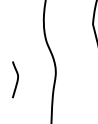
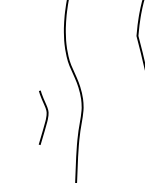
curve: (16, 80) -> (45, 118), moved

